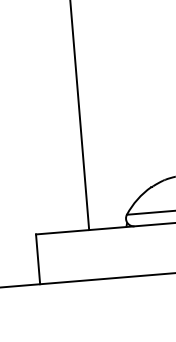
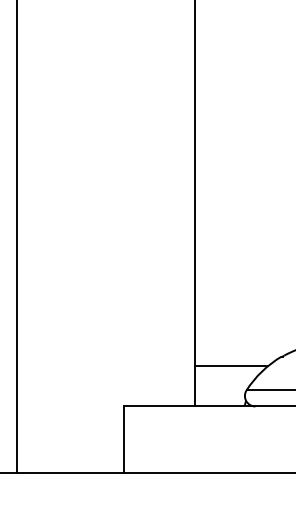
line: (114, 197) -> (231, 365), added

